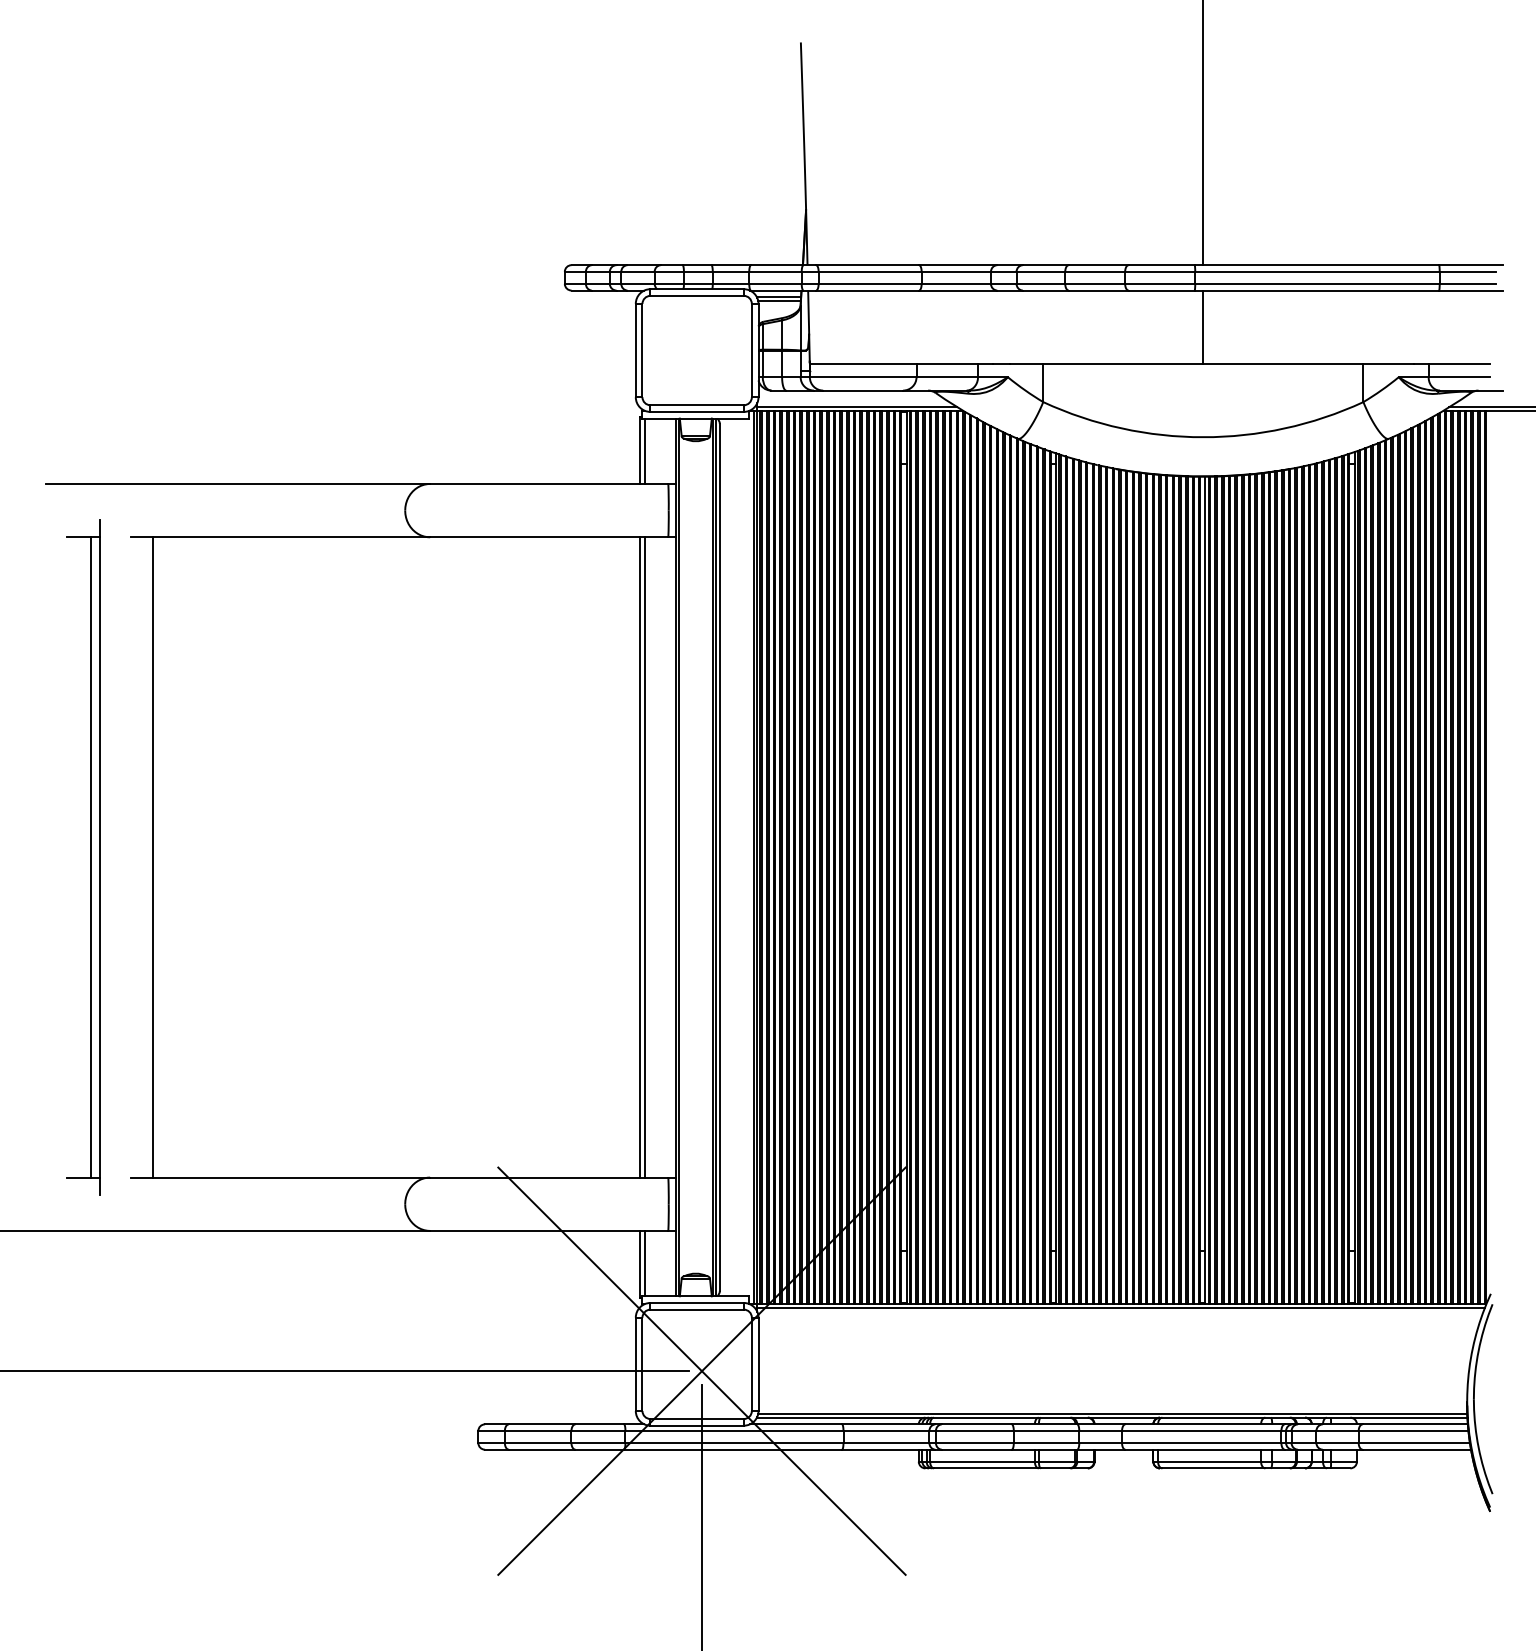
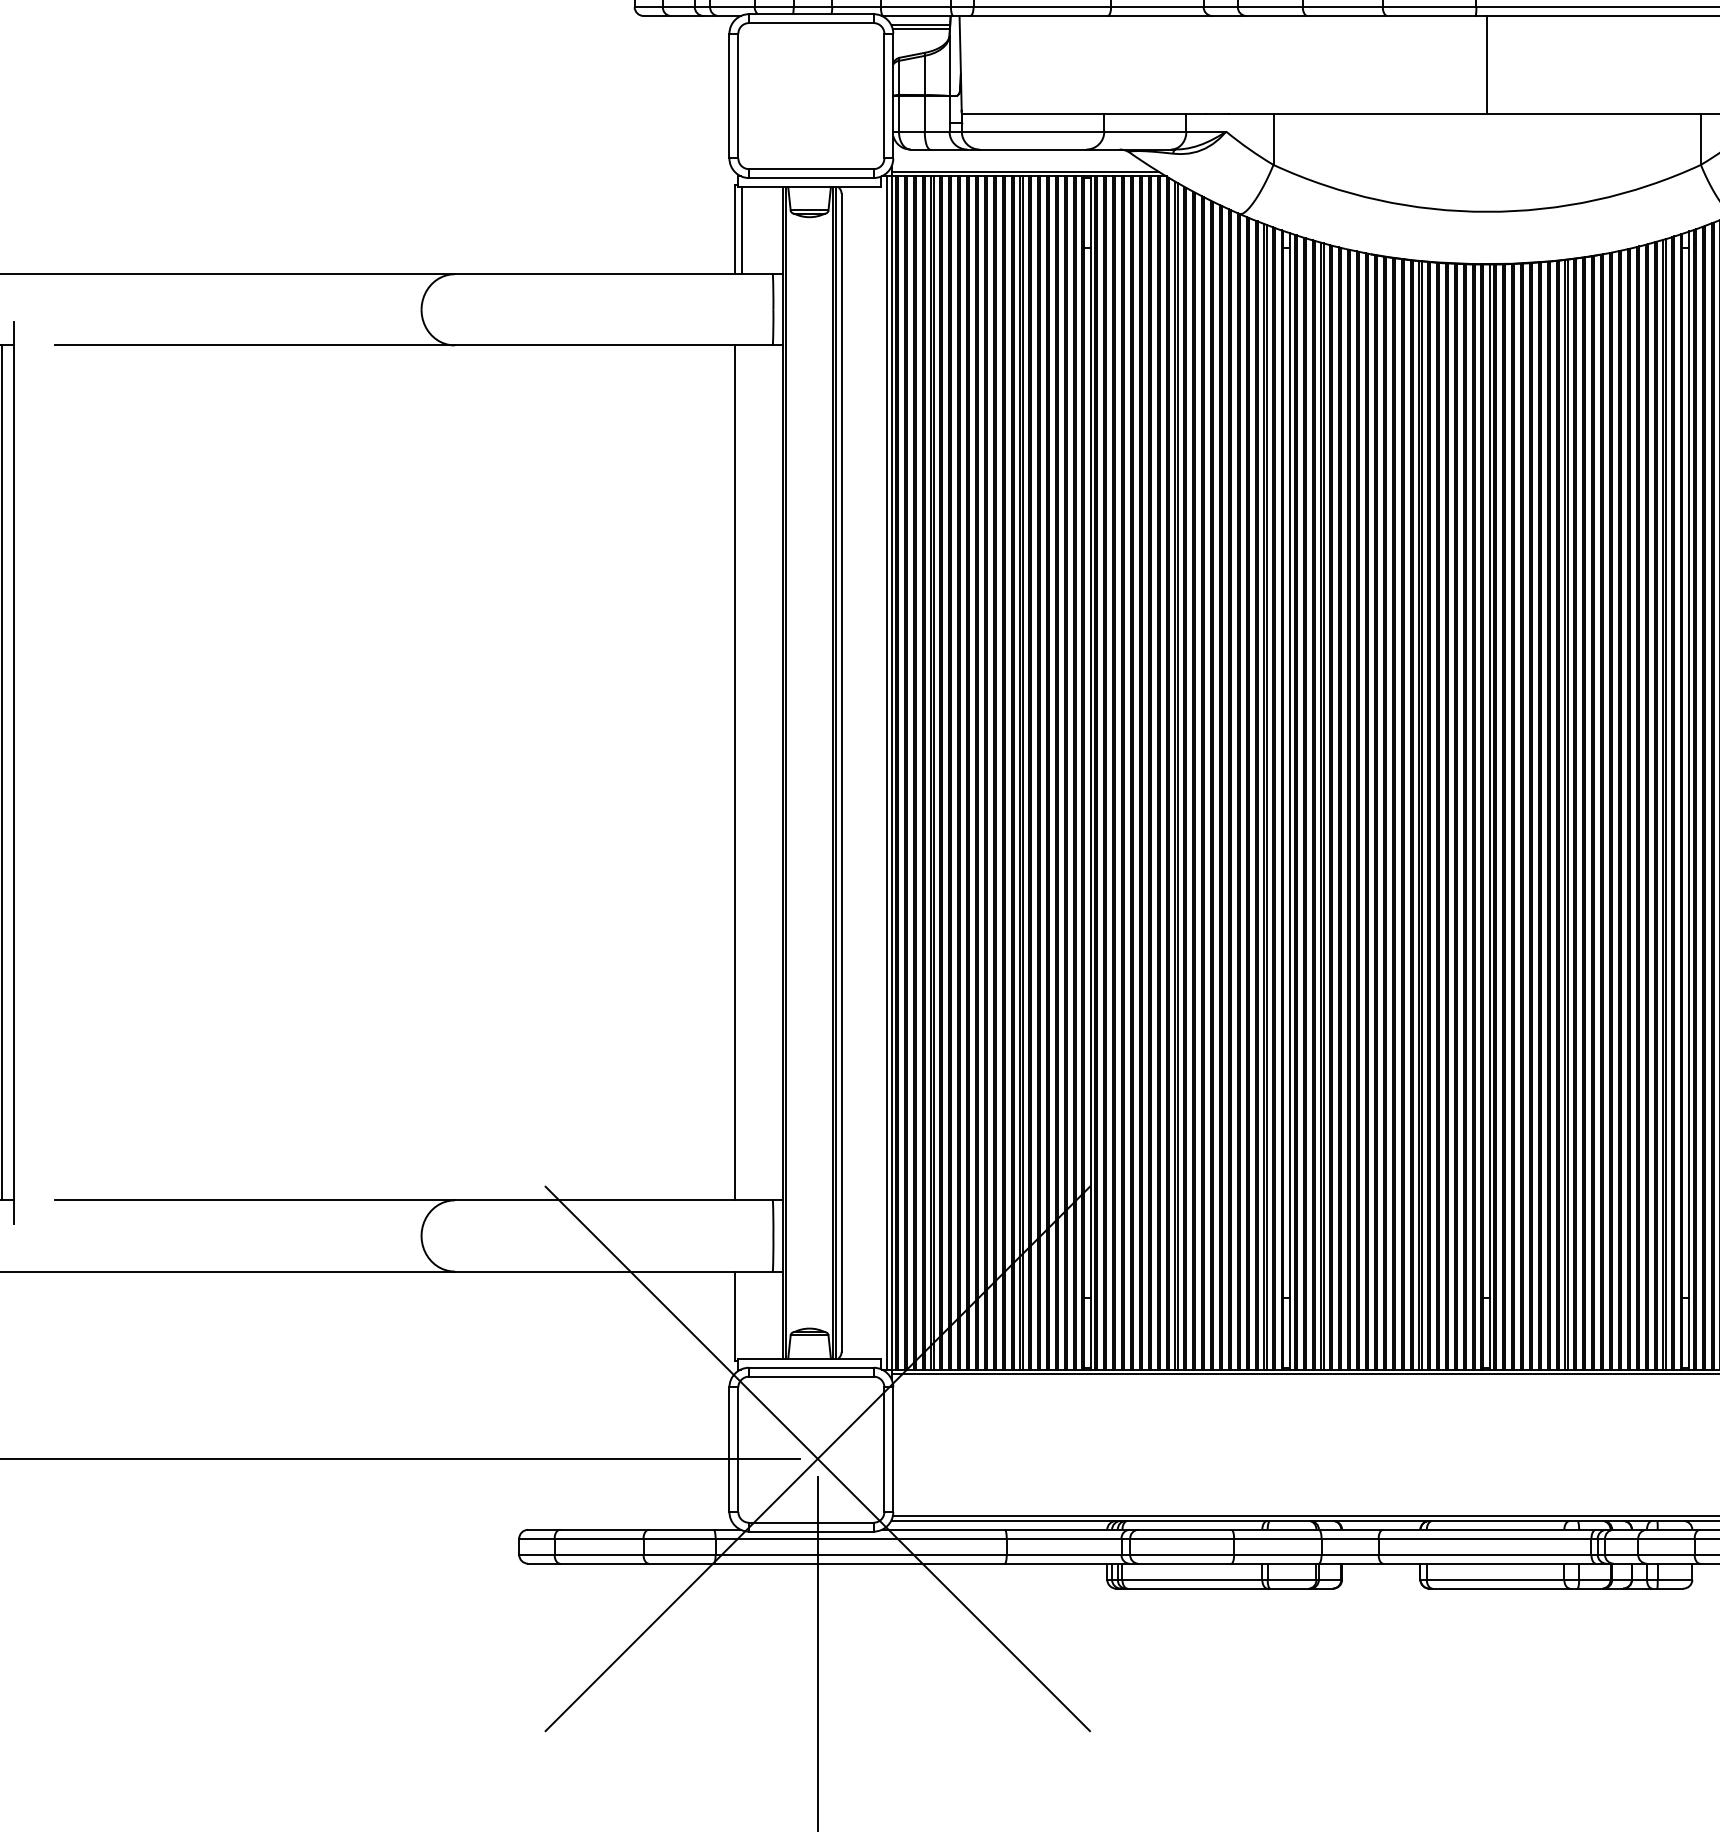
line: (153, 857) -> (85, 772), removed
line: (645, 857) -> (742, 772), removed
line: (645, 1263) -> (742, 1315), removed

